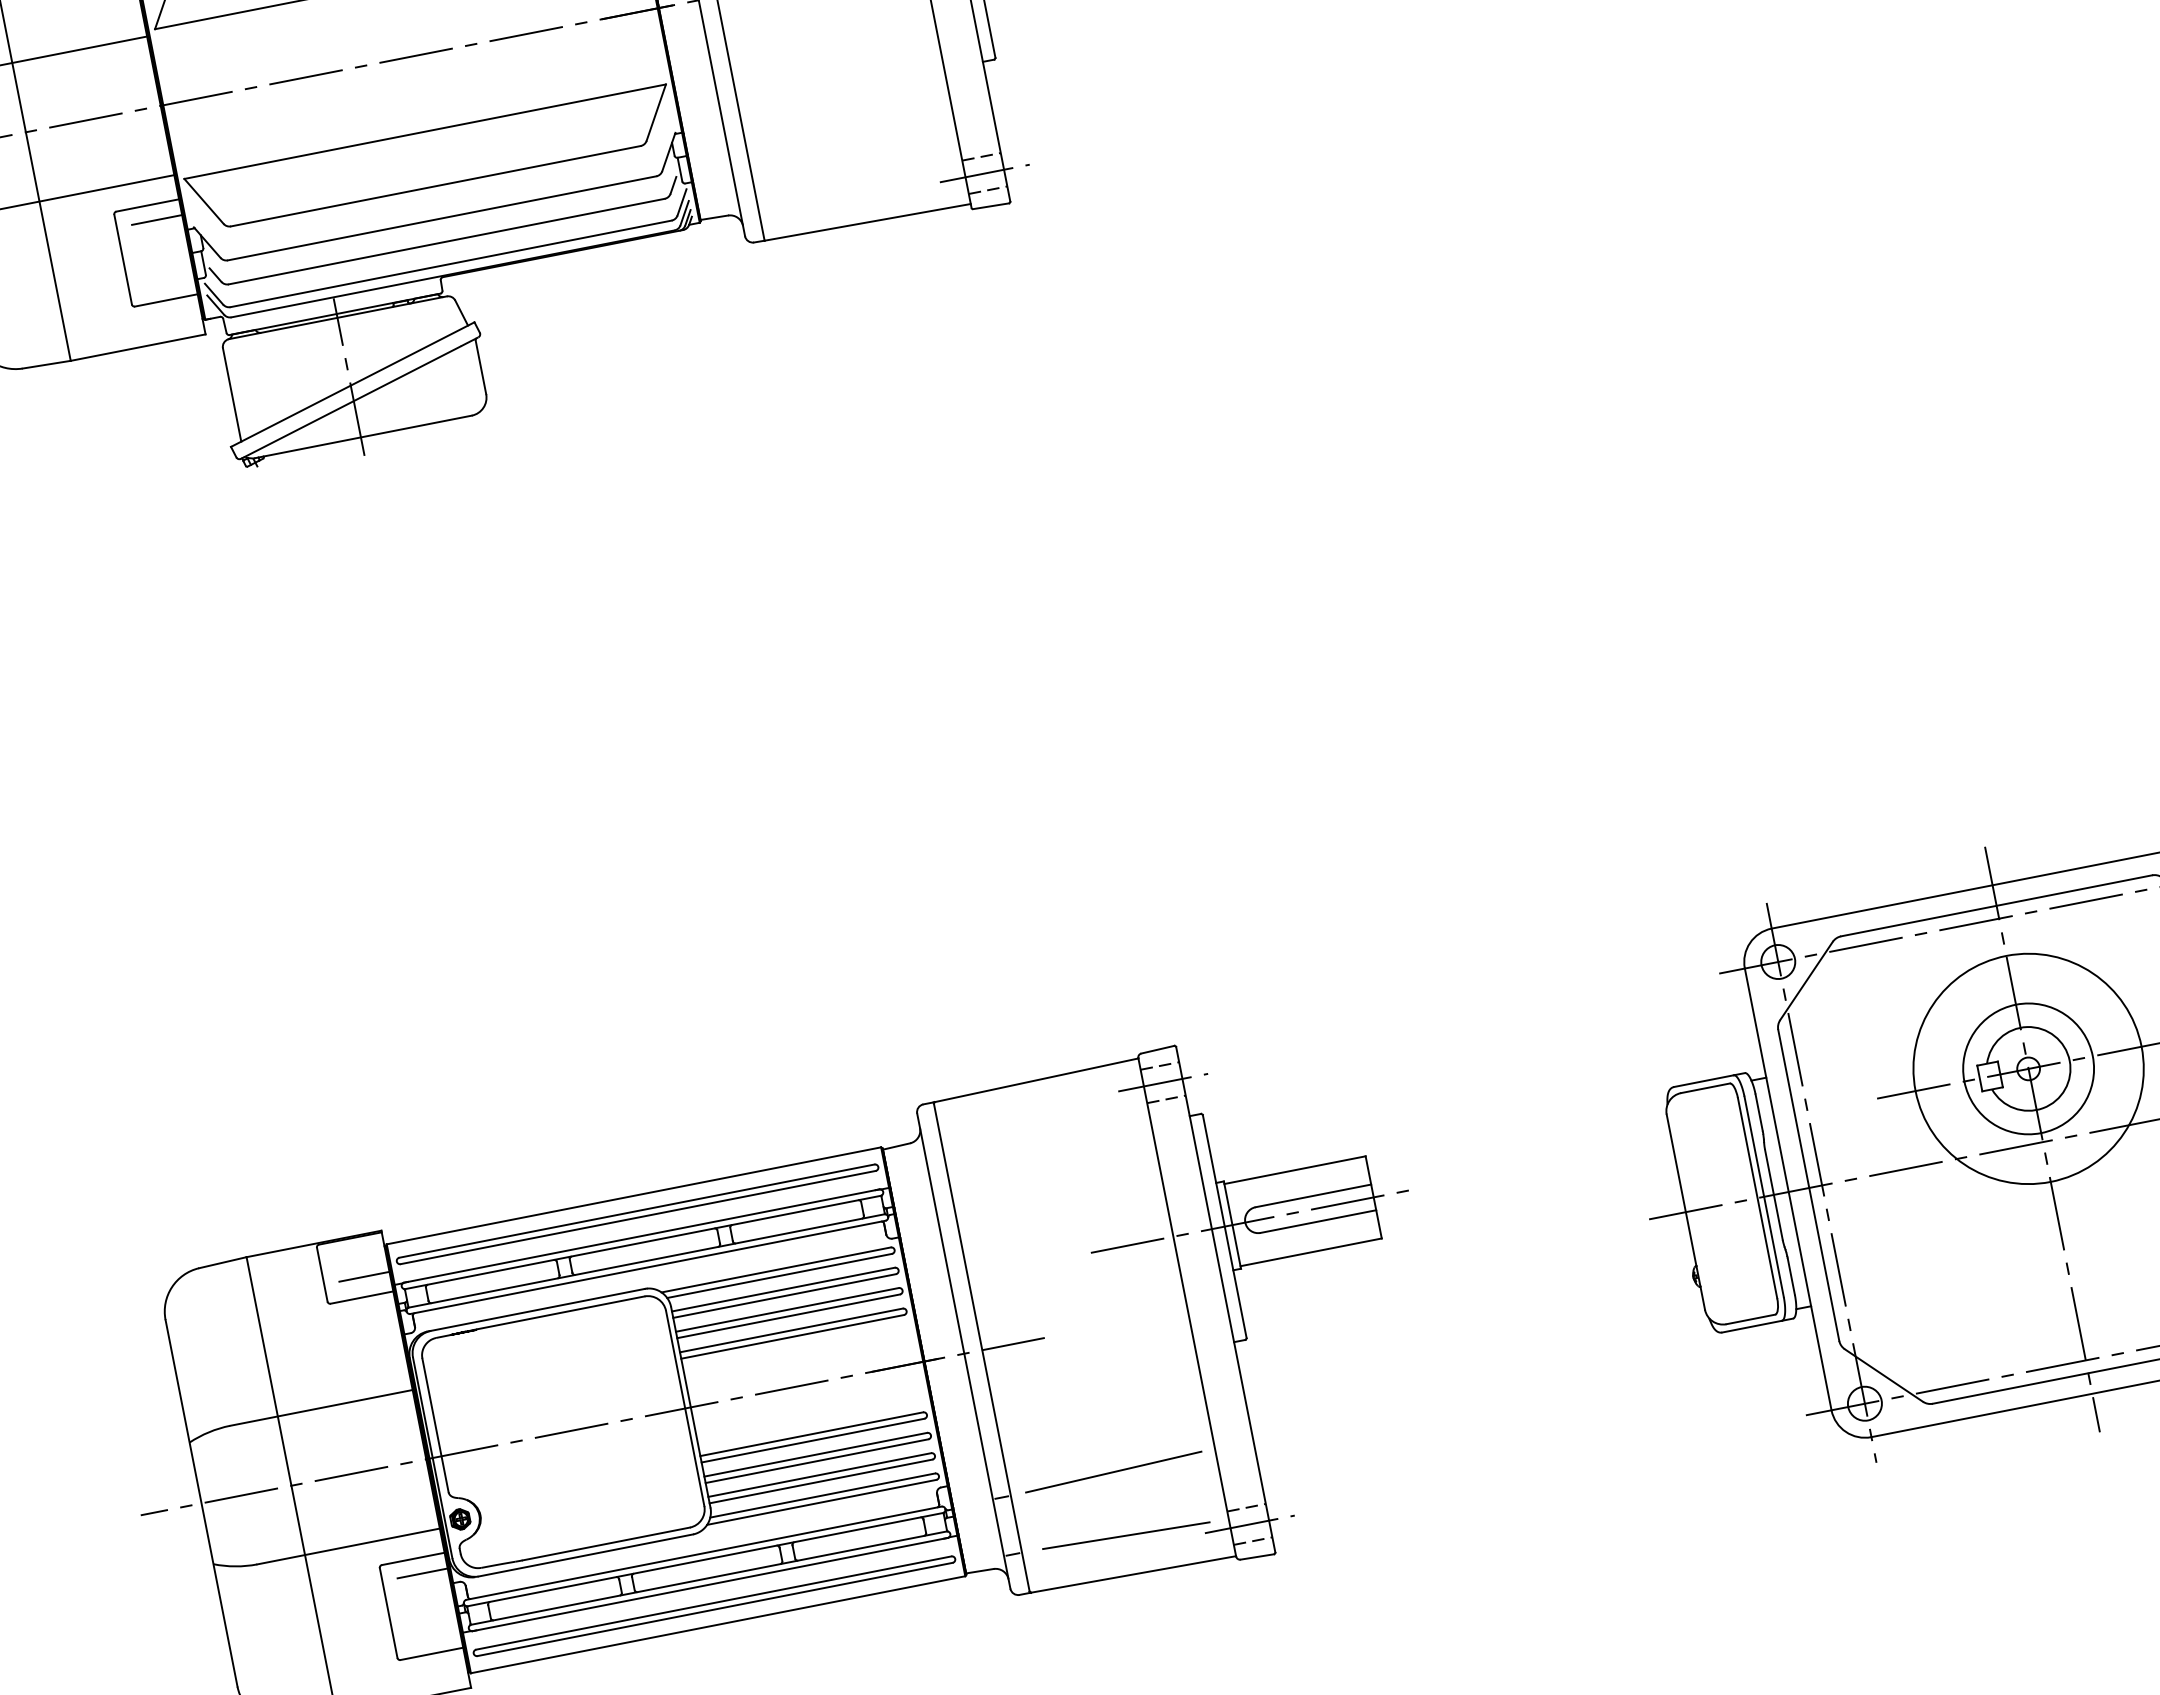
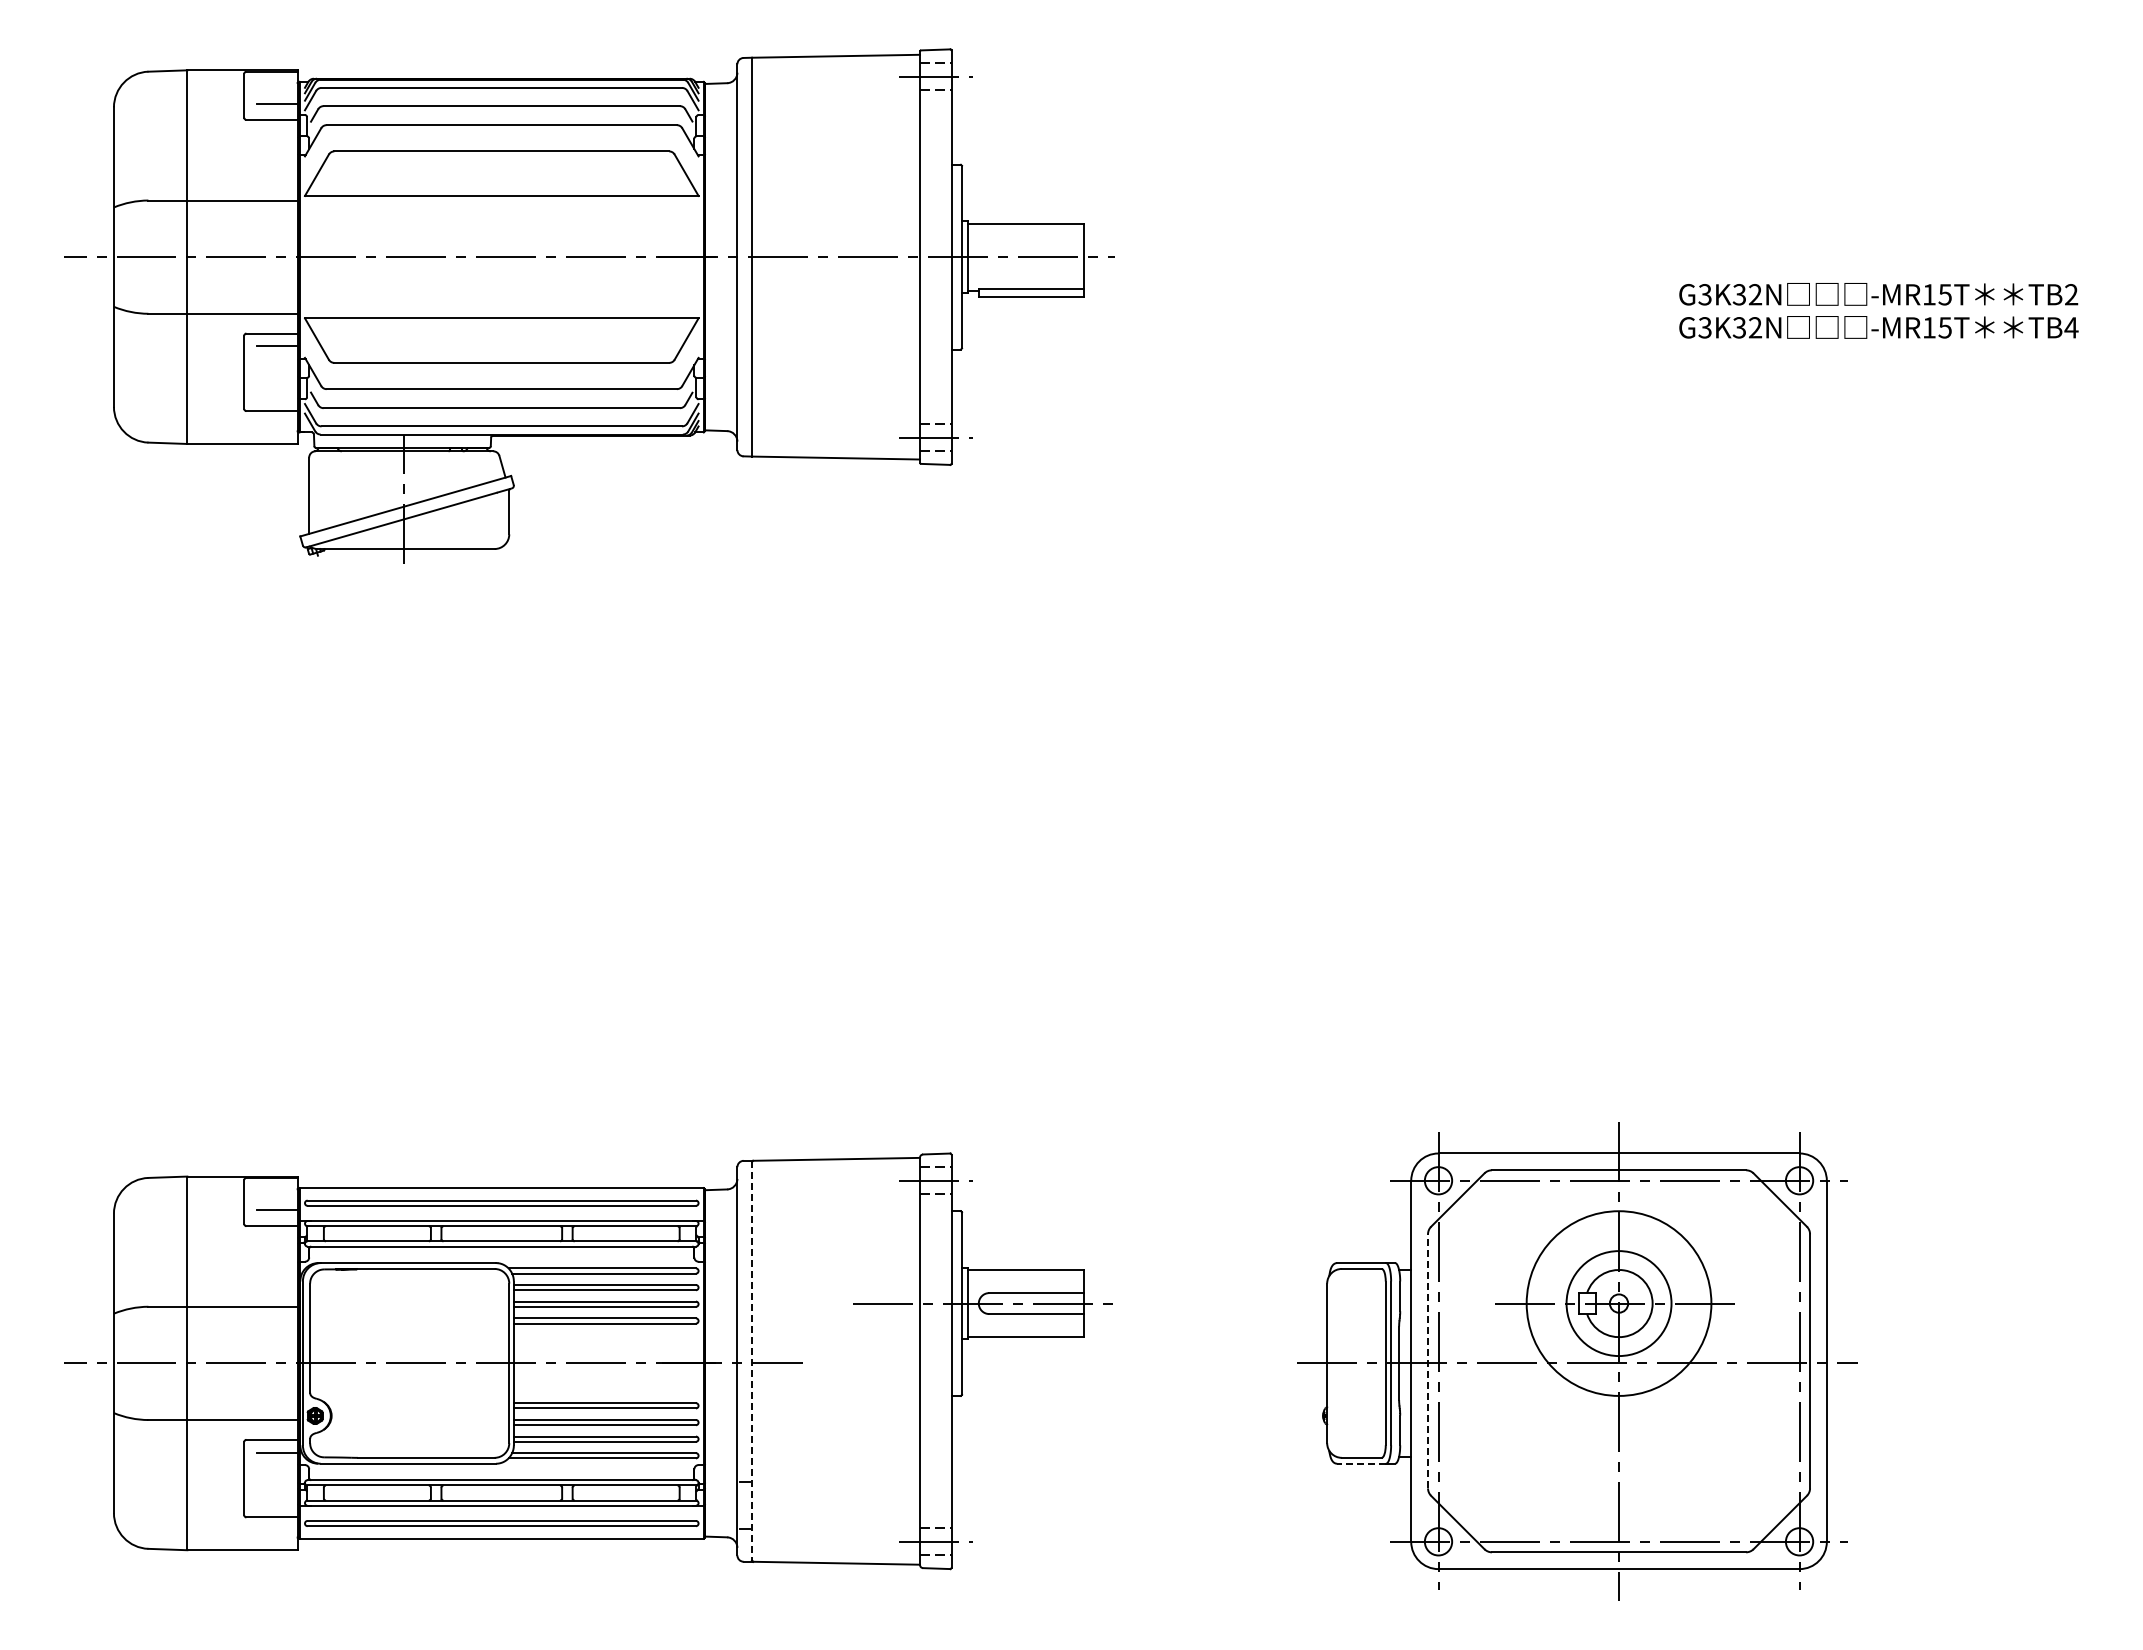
line: (1809, 1184) -> (1428, 1360), solid -> dashed
line: (1751, 1326) -> (1361, 1463), solid -> dashed
line: (982, 1347) -> (752, 1361), solid -> dashed
line: (1113, 1471) -> (836, 1479), removed
line: (1125, 1535) -> (836, 1531), removed

